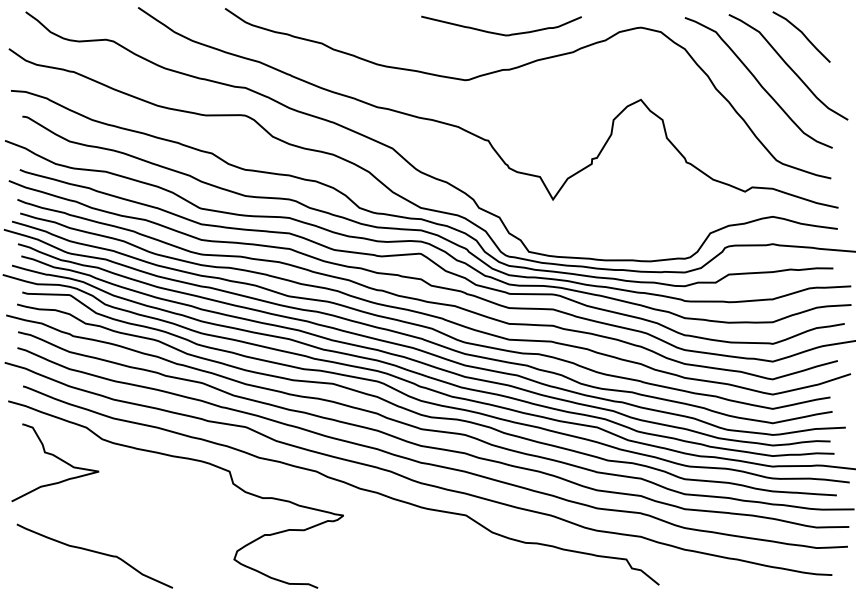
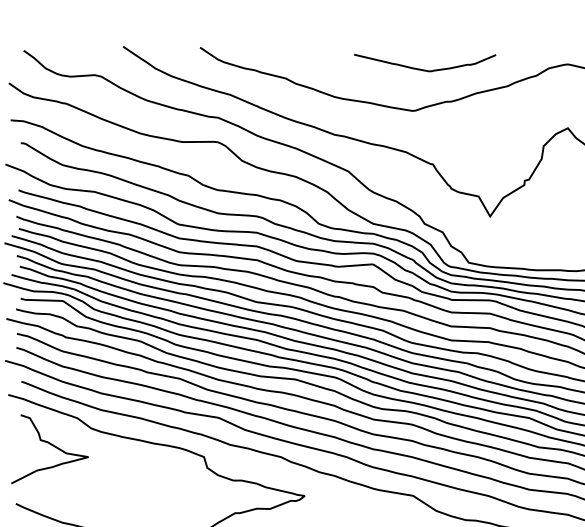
curve: (501, 33) -> (425, 69), moved

